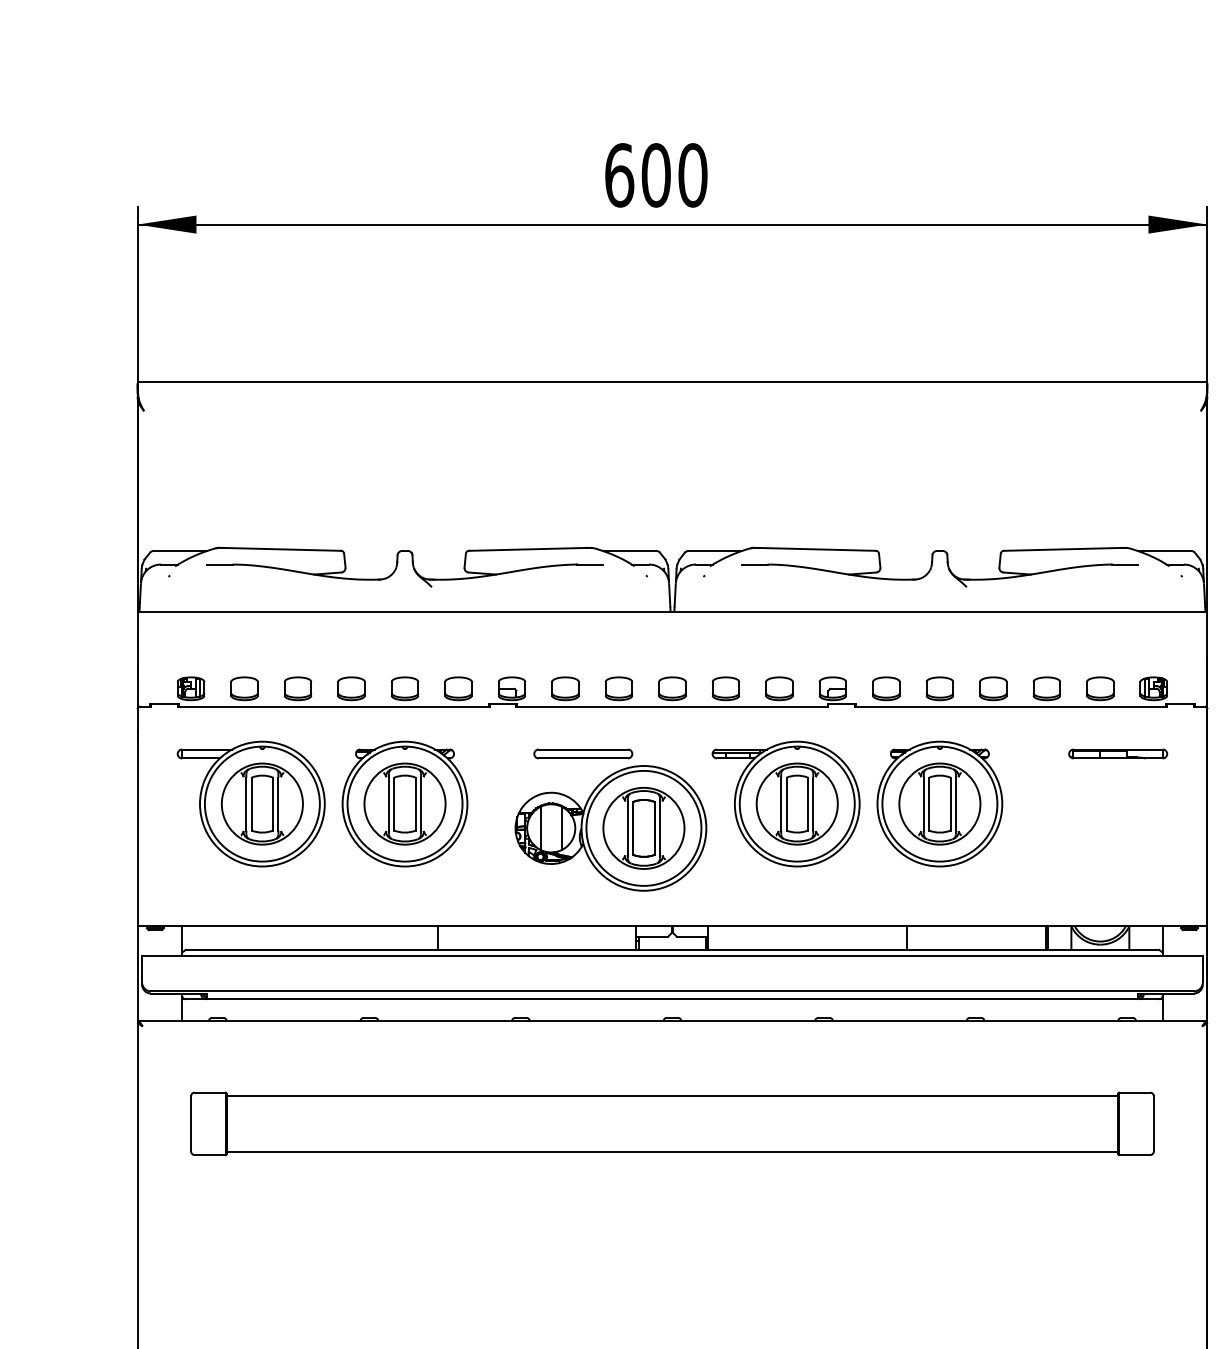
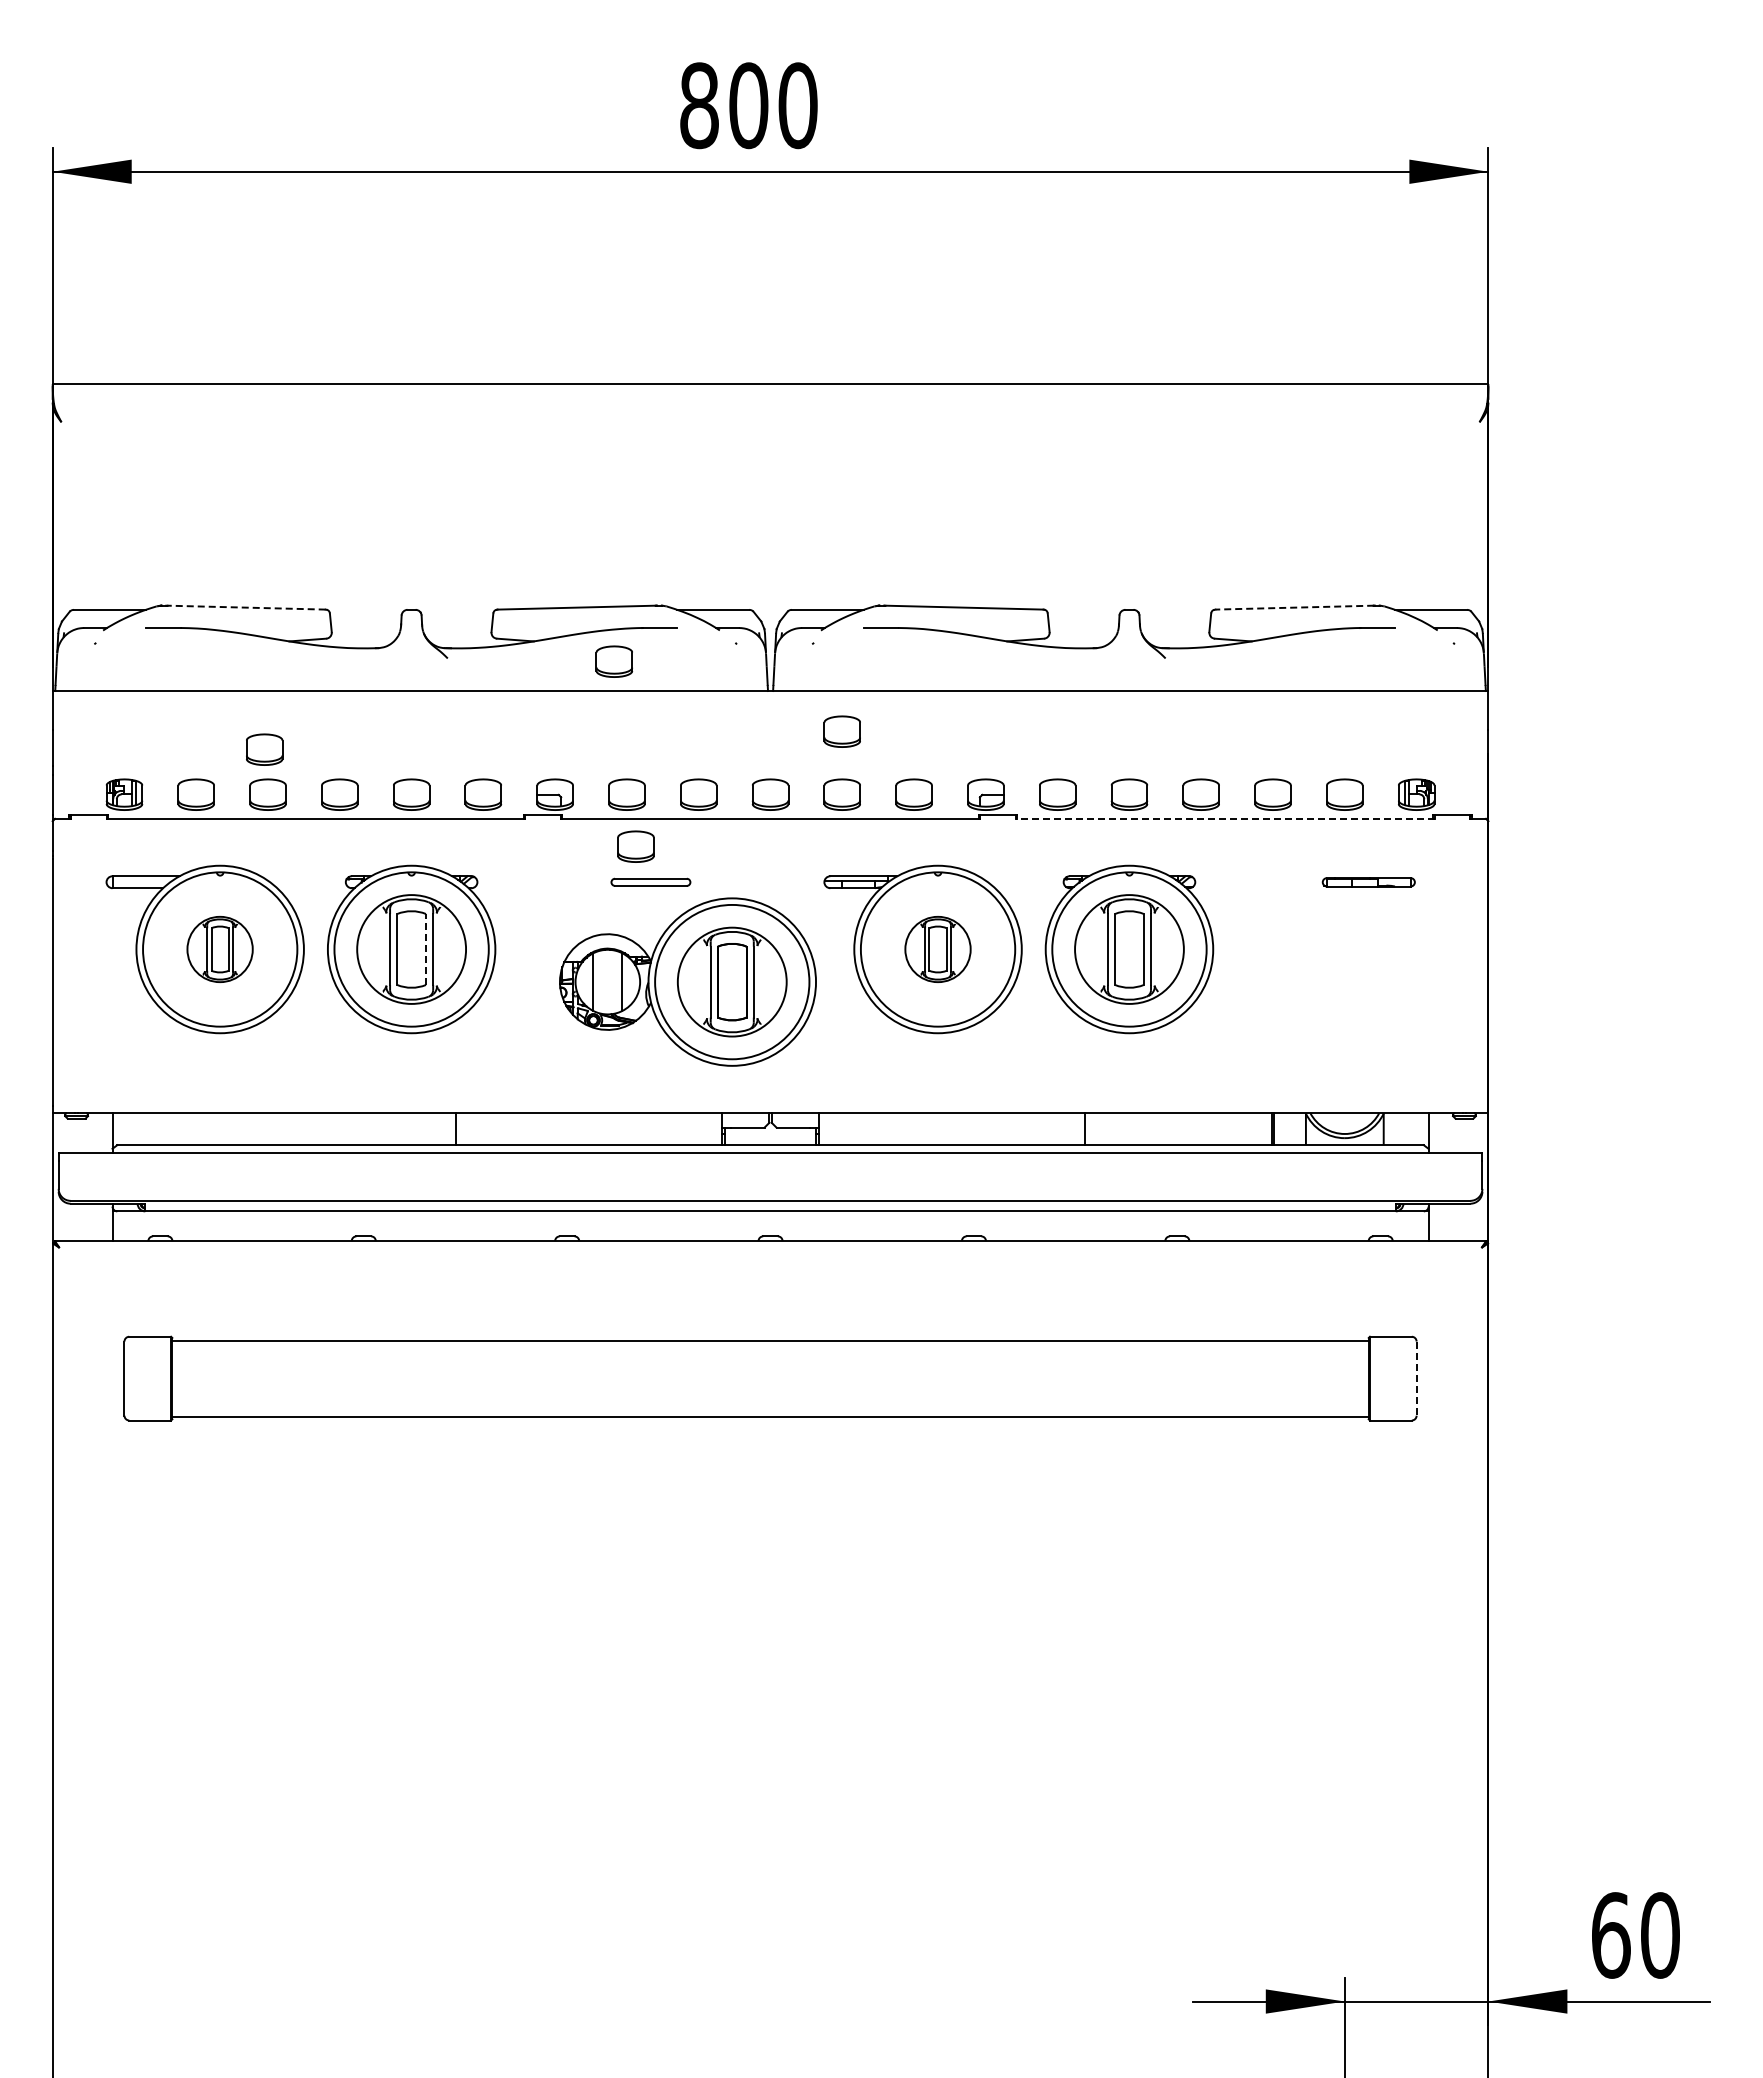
text: (619, 175) -> (699, 105), 600 -> 800
line: (281, 549) -> (245, 607), solid -> dashed
line: (1062, 549) -> (1294, 607), solid -> dashed
part: (556, 589) -> (614, 661), added
part: (725, 641) -> (841, 731), added
part: (295, 655) -> (264, 749), added
line: (1010, 706) -> (1224, 818), solid -> dashed
part: (571, 727) -> (635, 846), added
part: (583, 754) -> (650, 882), size x0.6
part: (1117, 754) -> (1368, 882), size x0.7
part: (261, 804) -> (219, 949), size x0.6
line: (415, 804) -> (425, 949), solid -> dashed
part: (796, 804) -> (937, 949), size x0.6
line: (1153, 1124) -> (1416, 1379), solid -> dashed

